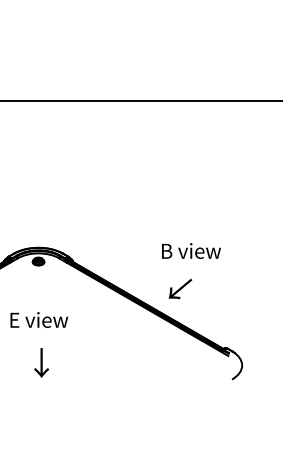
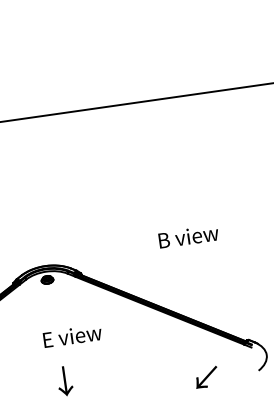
text: (191, 250) -> (188, 236), moved
text: (180, 289) -> (206, 378), moved
text: (39, 319) -> (72, 335), moved

